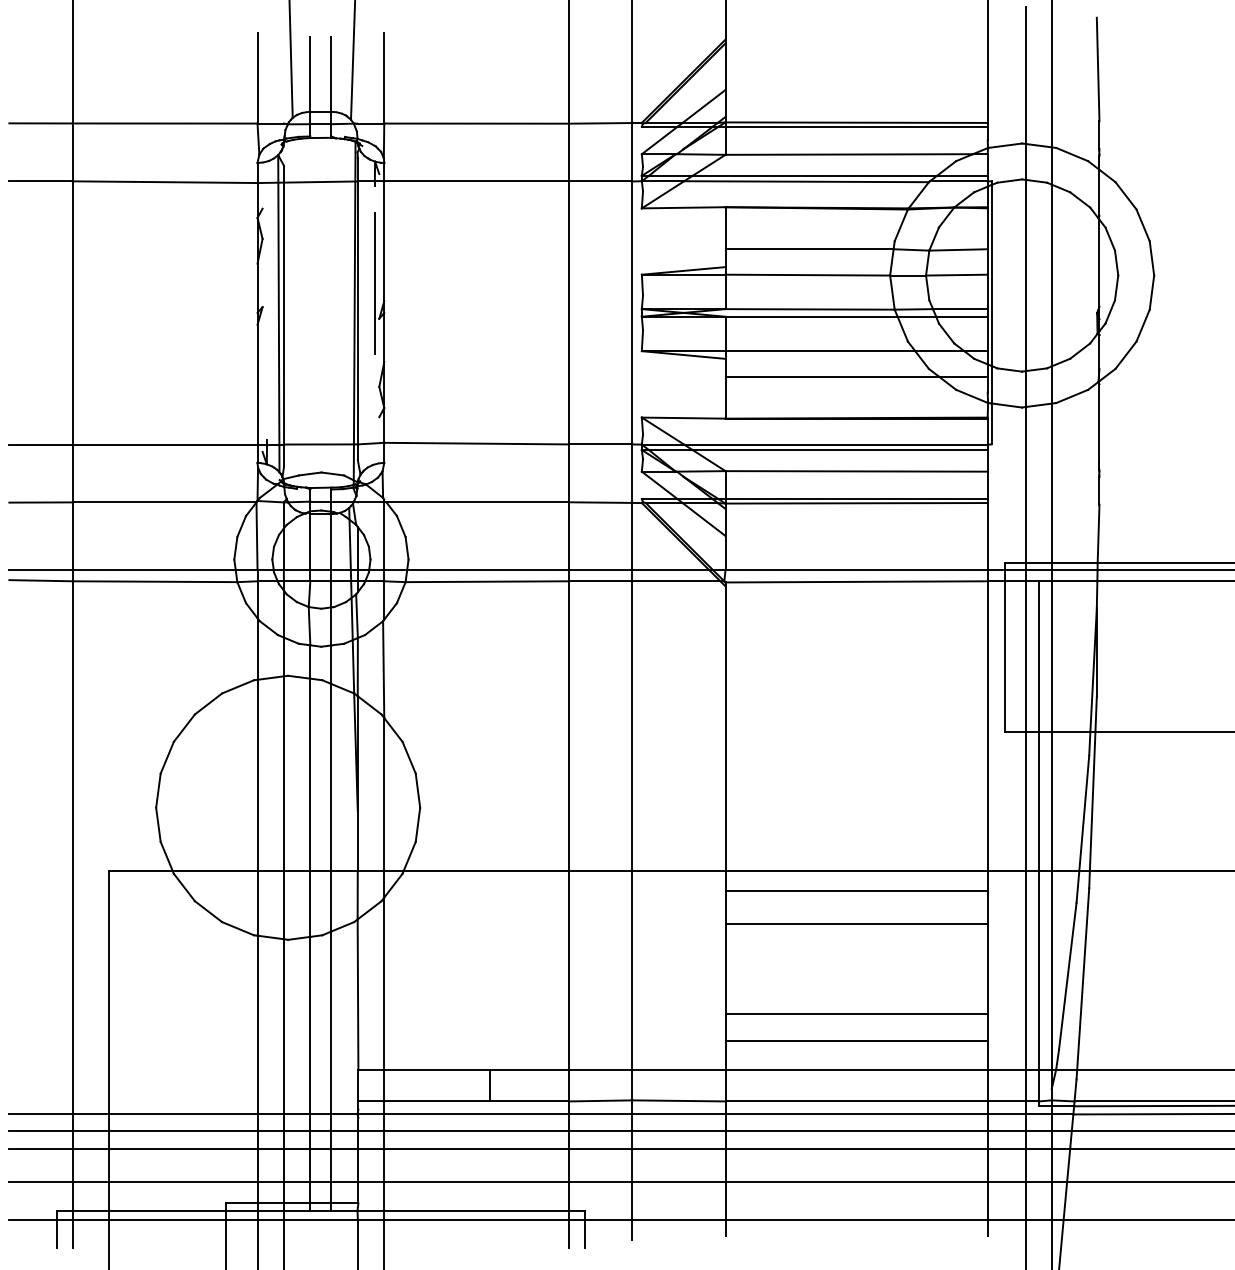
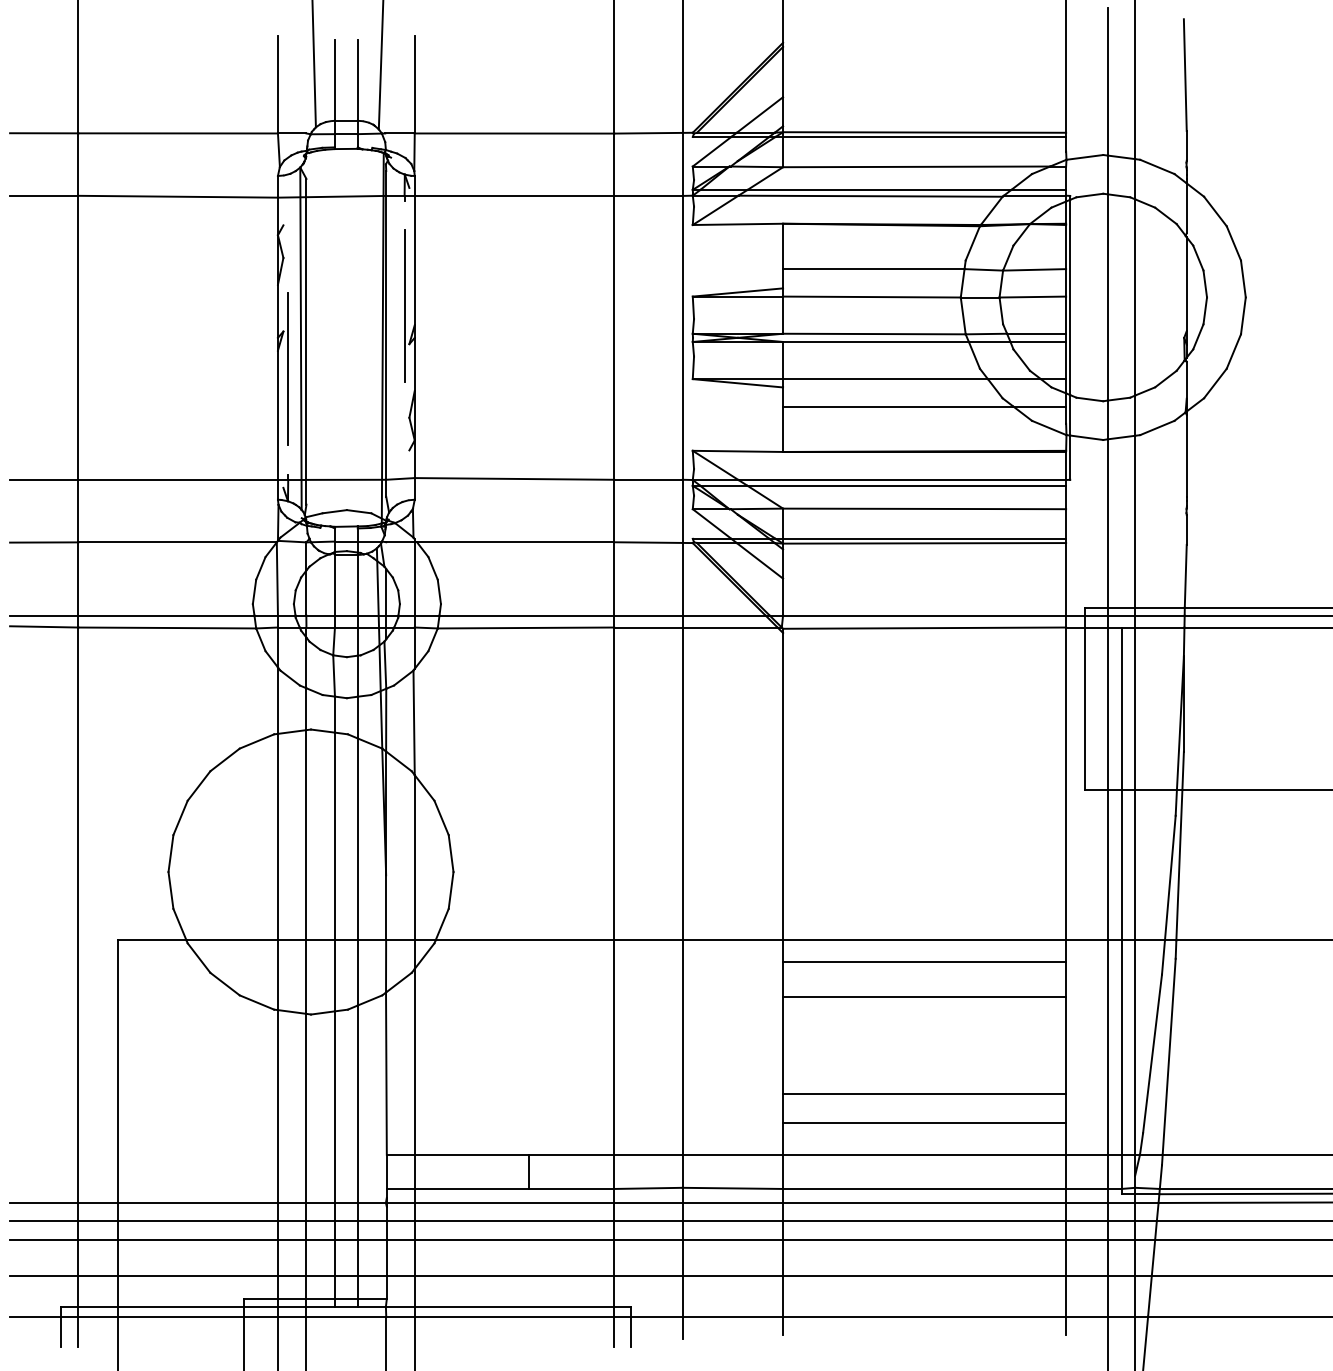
line: (267, 341) -> (288, 368), added

